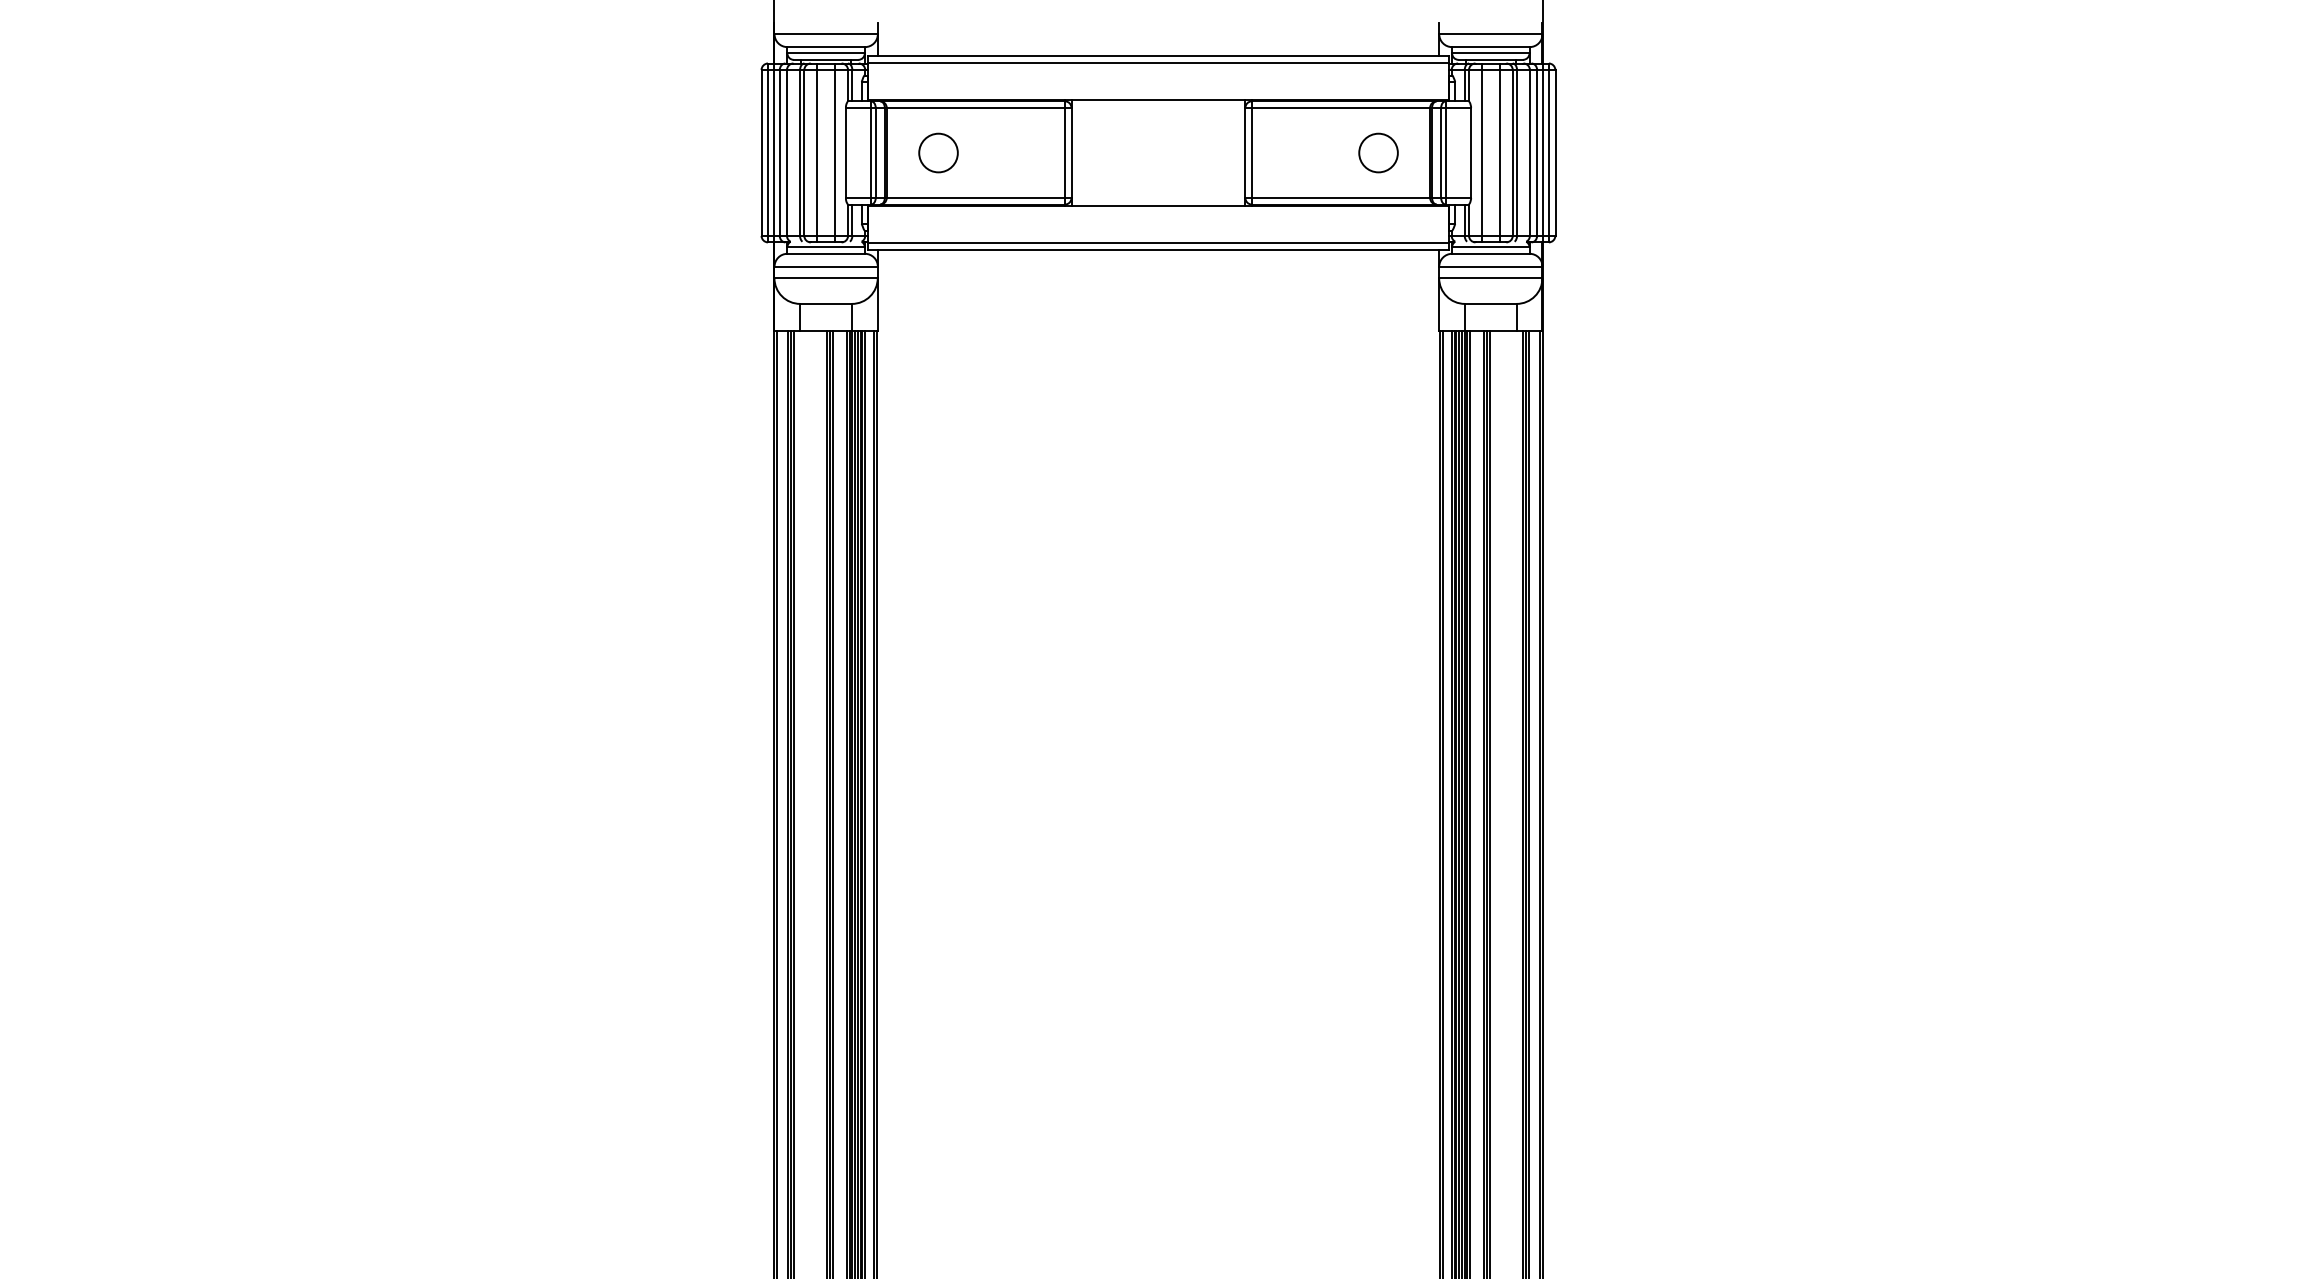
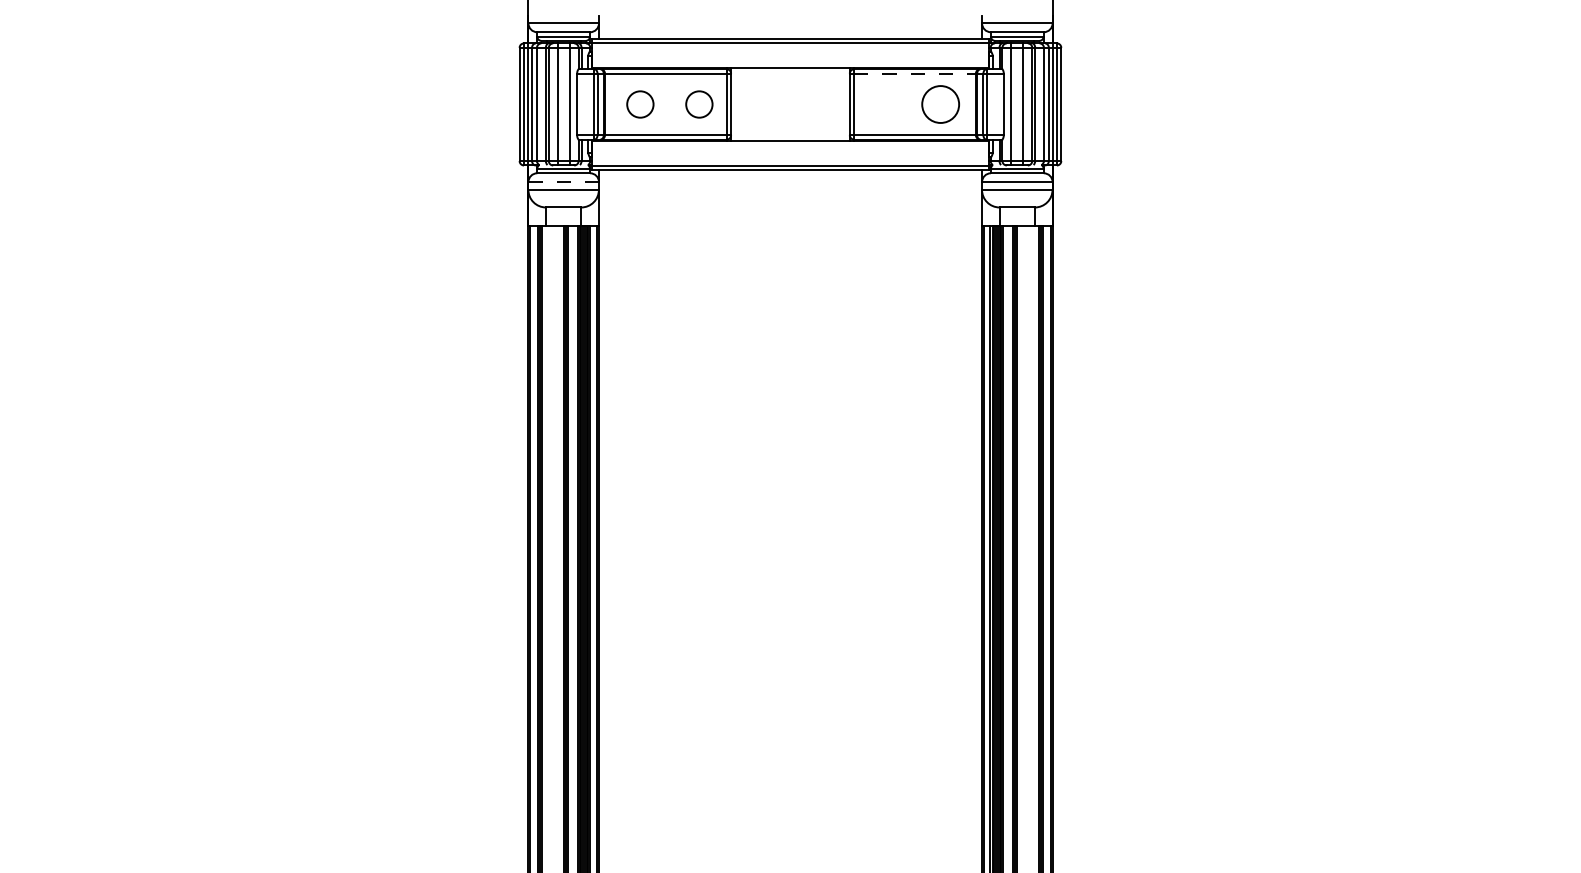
line: (1341, 107) -> (915, 73), solid -> dashed
circle: (1025, 153) -> (699, 104), added
circle: (1378, 153) -> (940, 104), size x1.4
line: (825, 267) -> (563, 182), solid -> dashed

